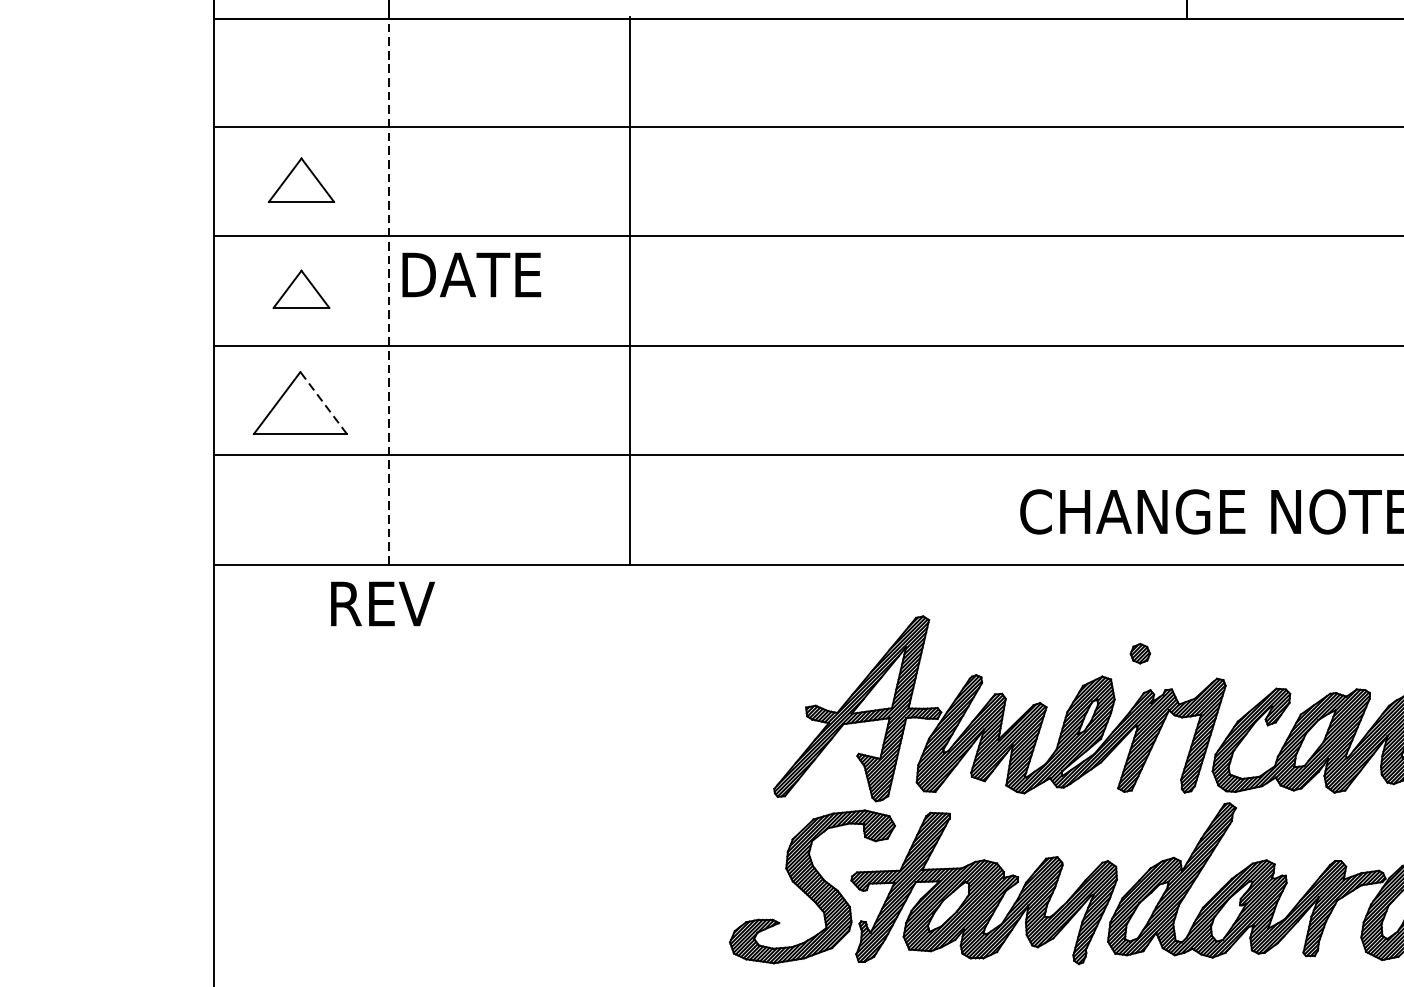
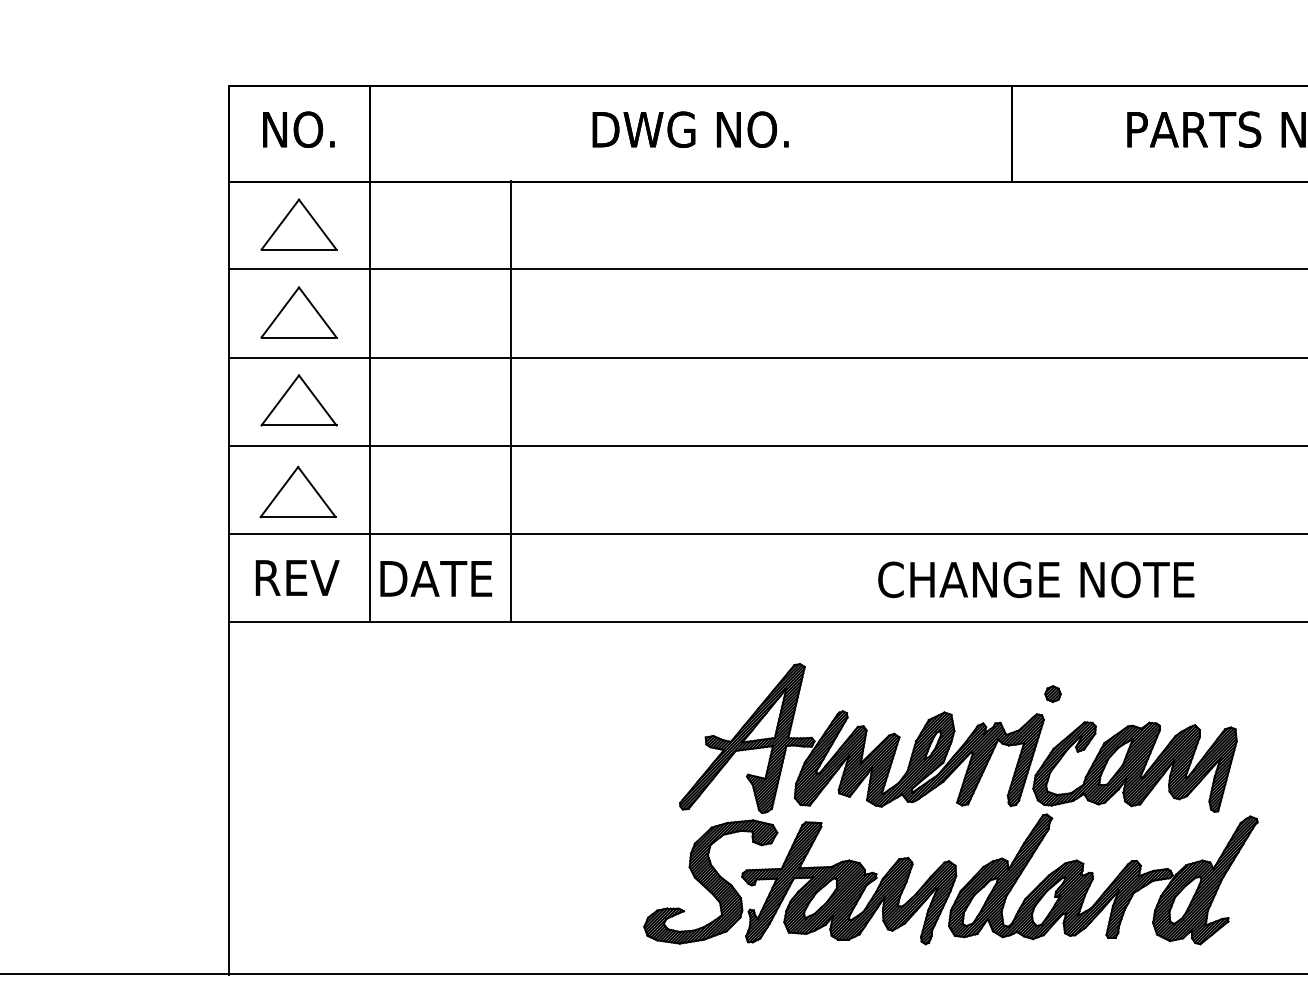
part: (300, 71) -> (298, 224), added
part: (300, 180) -> (298, 312), size x1.43
text: (472, 274) -> (436, 578), moved
part: (300, 289) -> (298, 400), size x1.67
line: (388, 290) -> (369, 401), dashed -> solid
line: (629, 290) -> (510, 401), moved
line: (323, 402) -> (316, 491), dashed -> solid
text: (382, 603) -> (297, 577), moved
part: (1139, 652) -> (1052, 693), moved

